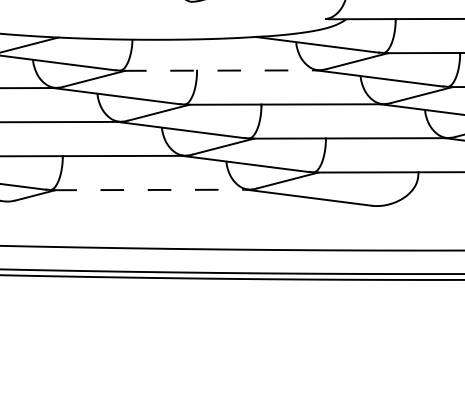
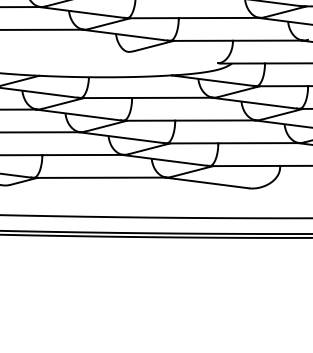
line: (220, 69) -> (147, 97), dashed -> solid
line: (149, 189) -> (100, 177), dashed -> solid

